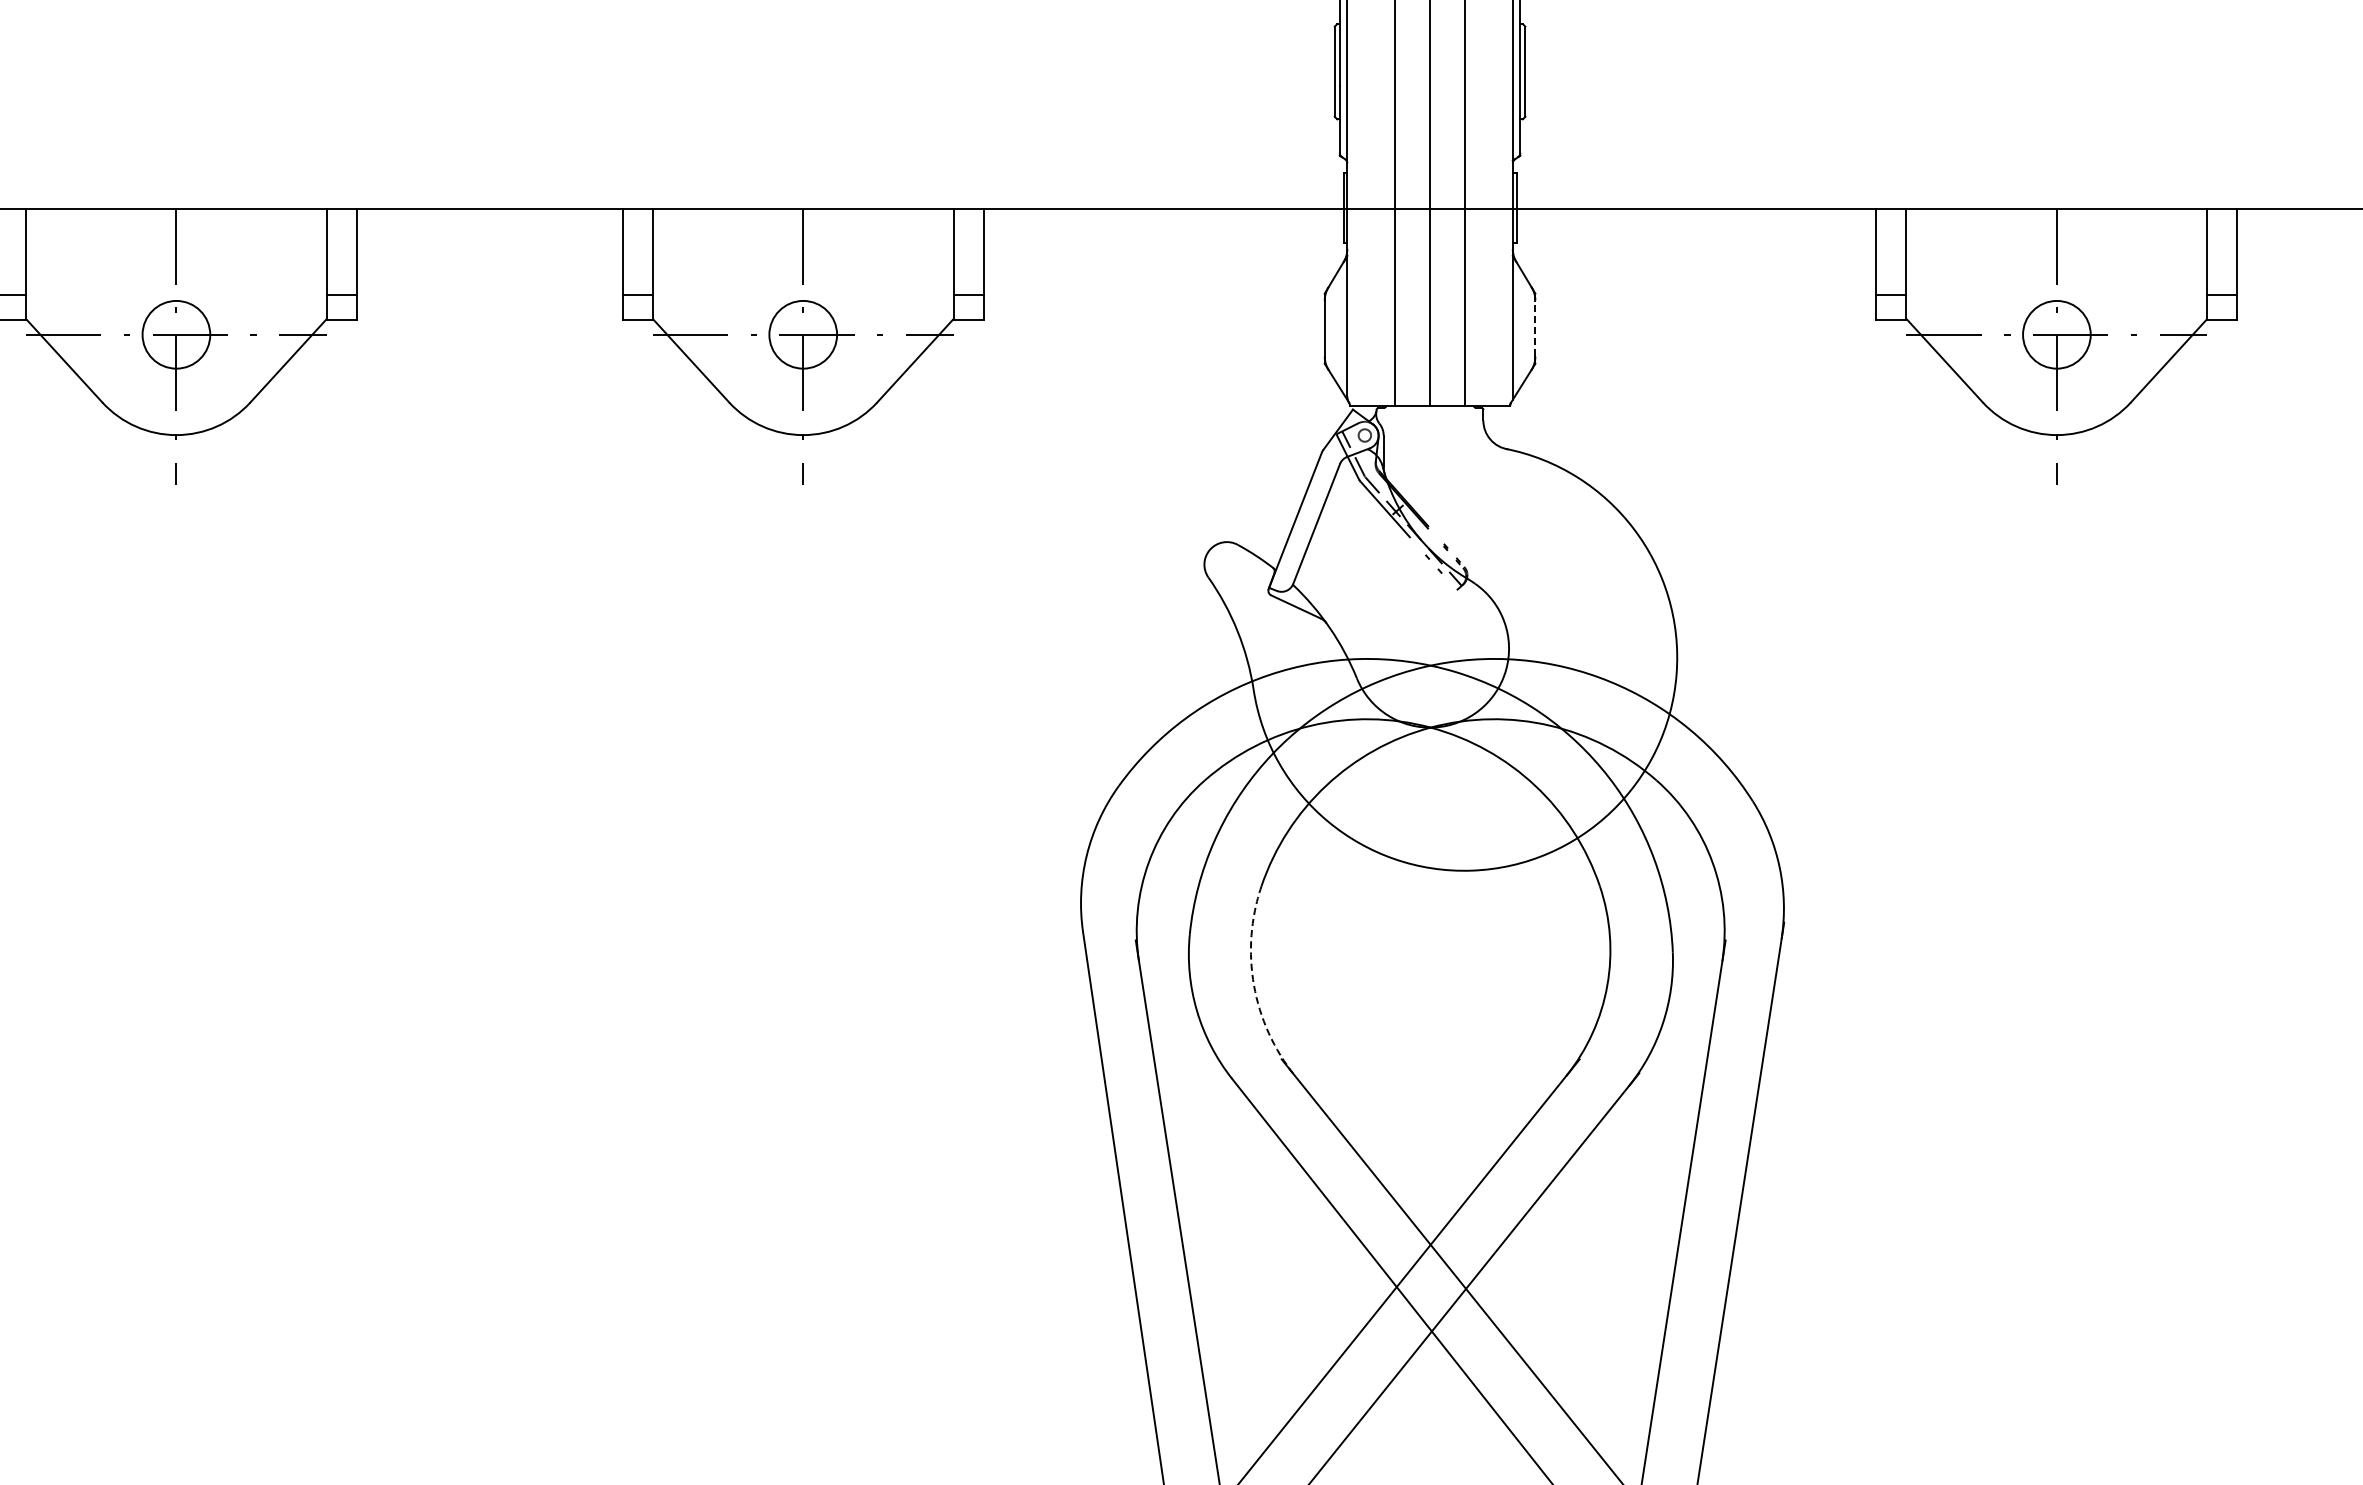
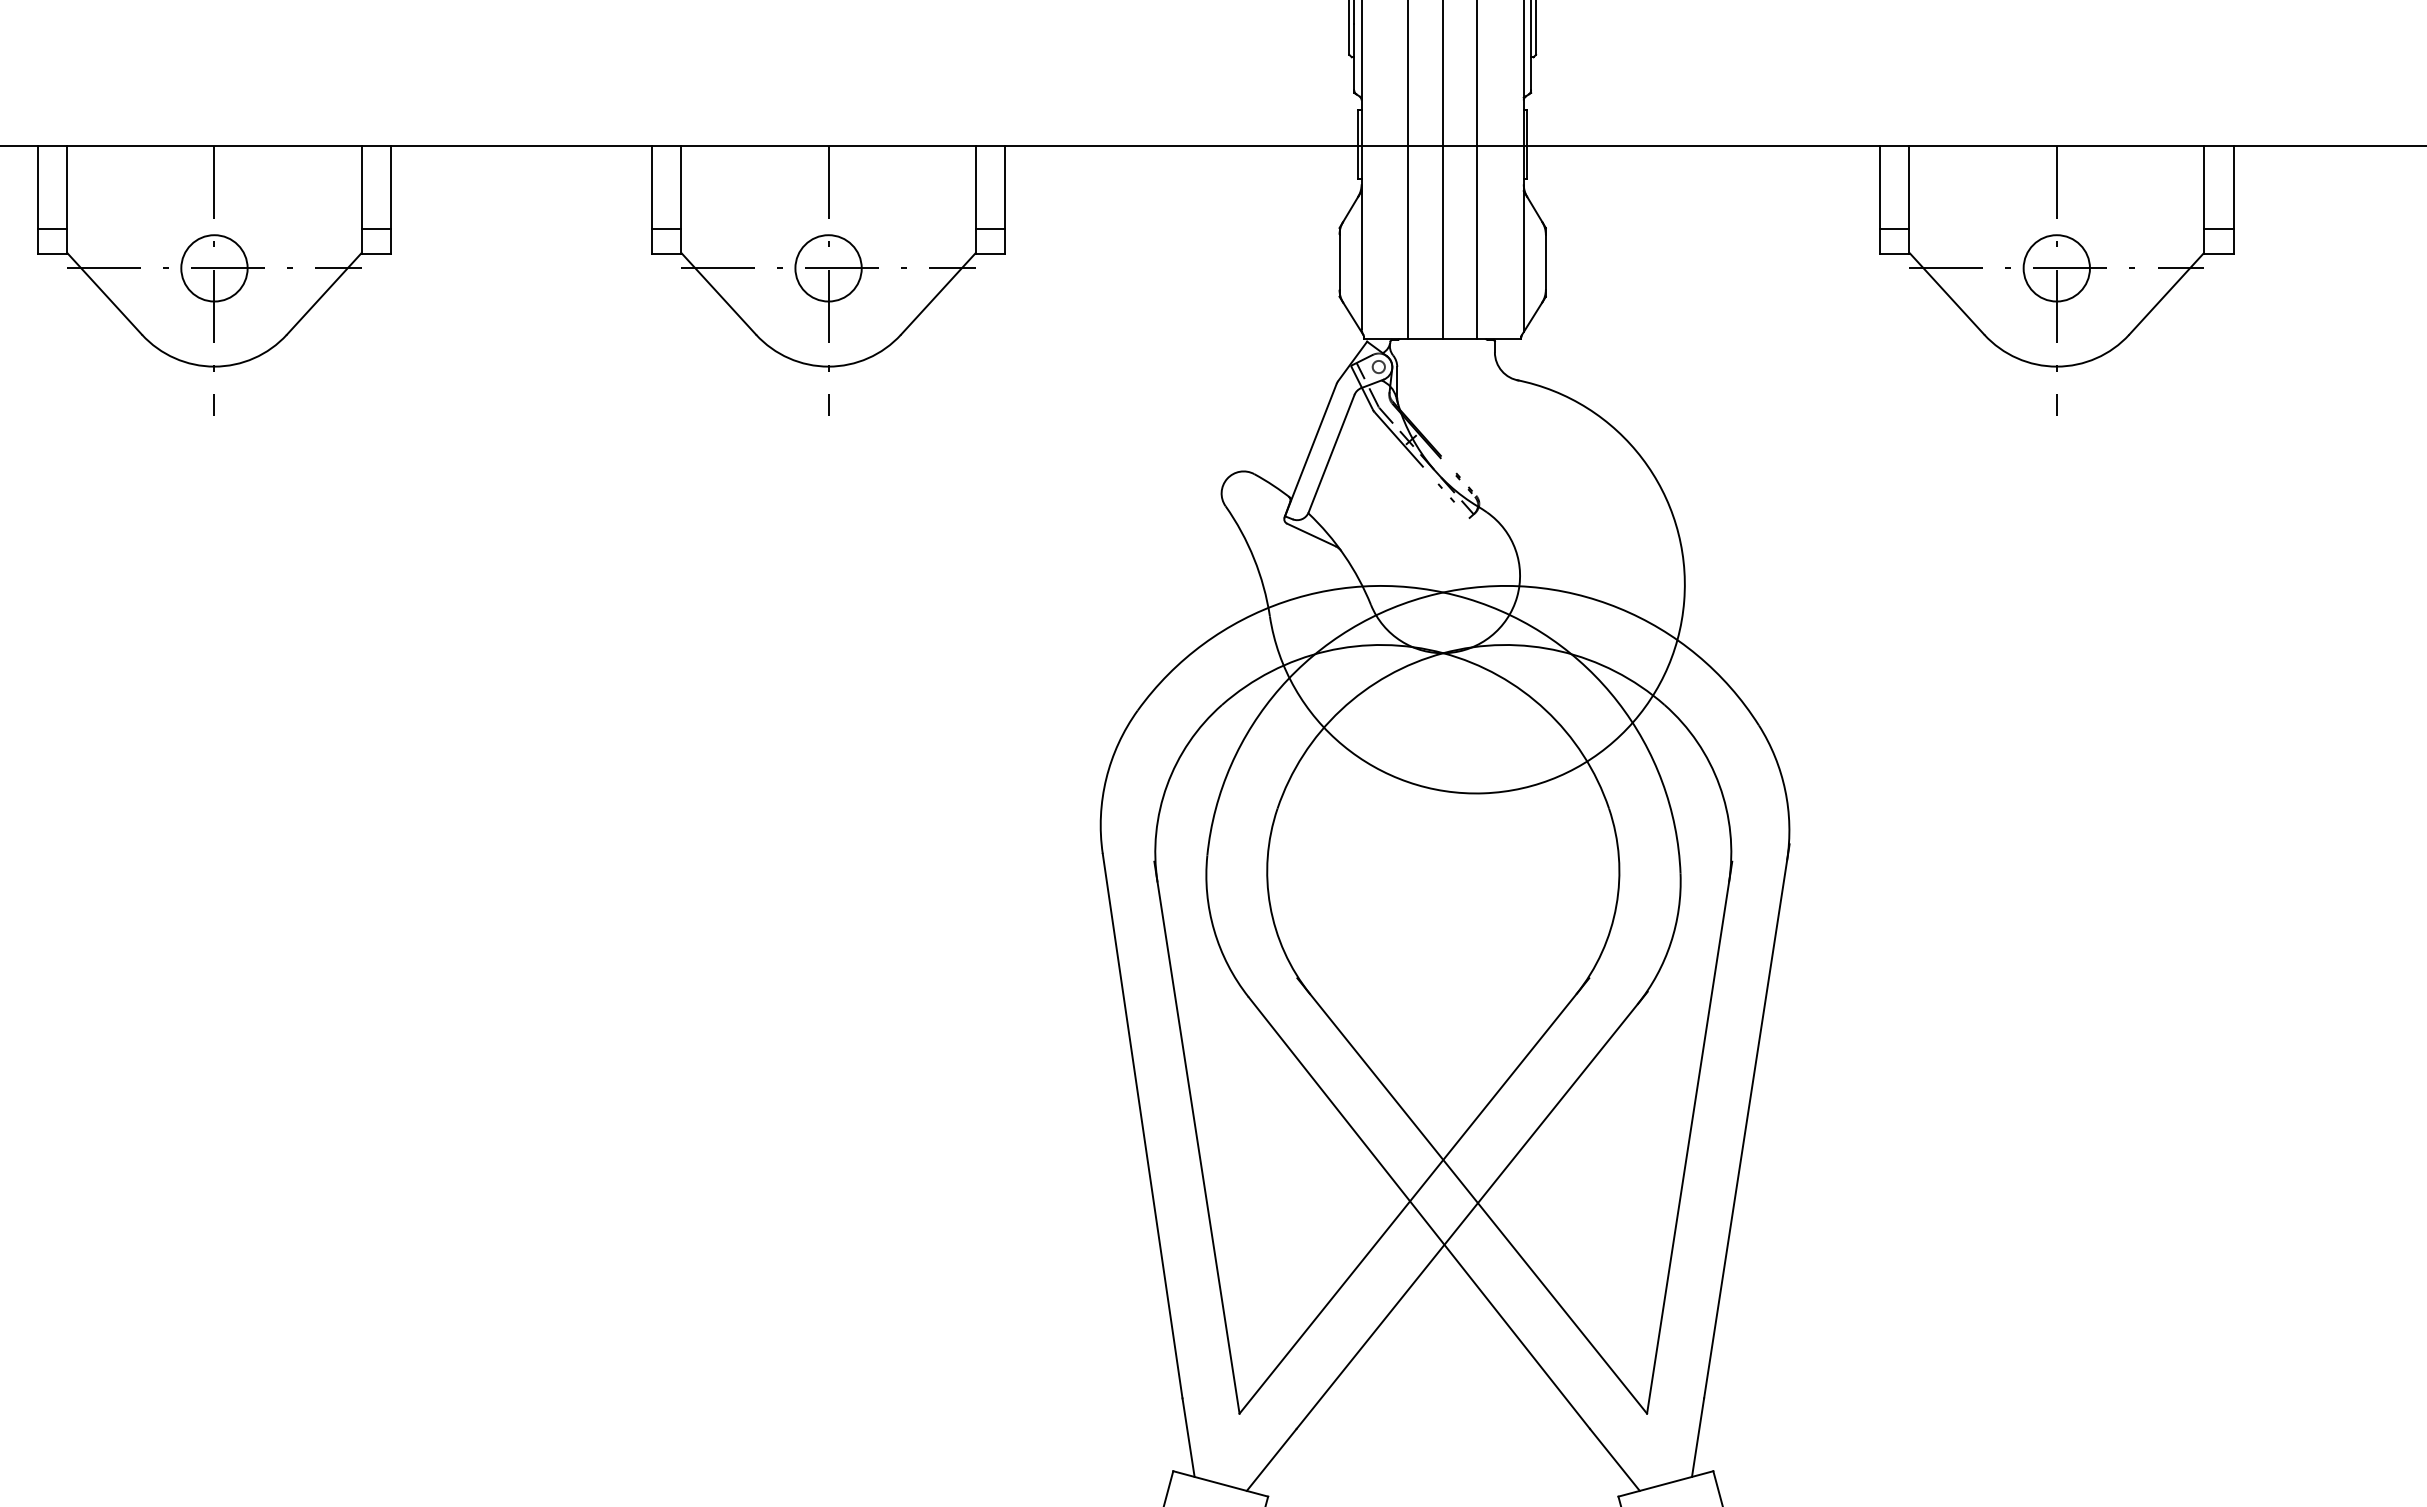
line: (1534, 327) -> (1545, 261), dashed -> solid
arc: (1254, 985) -> (1270, 905), dashed -> solid

